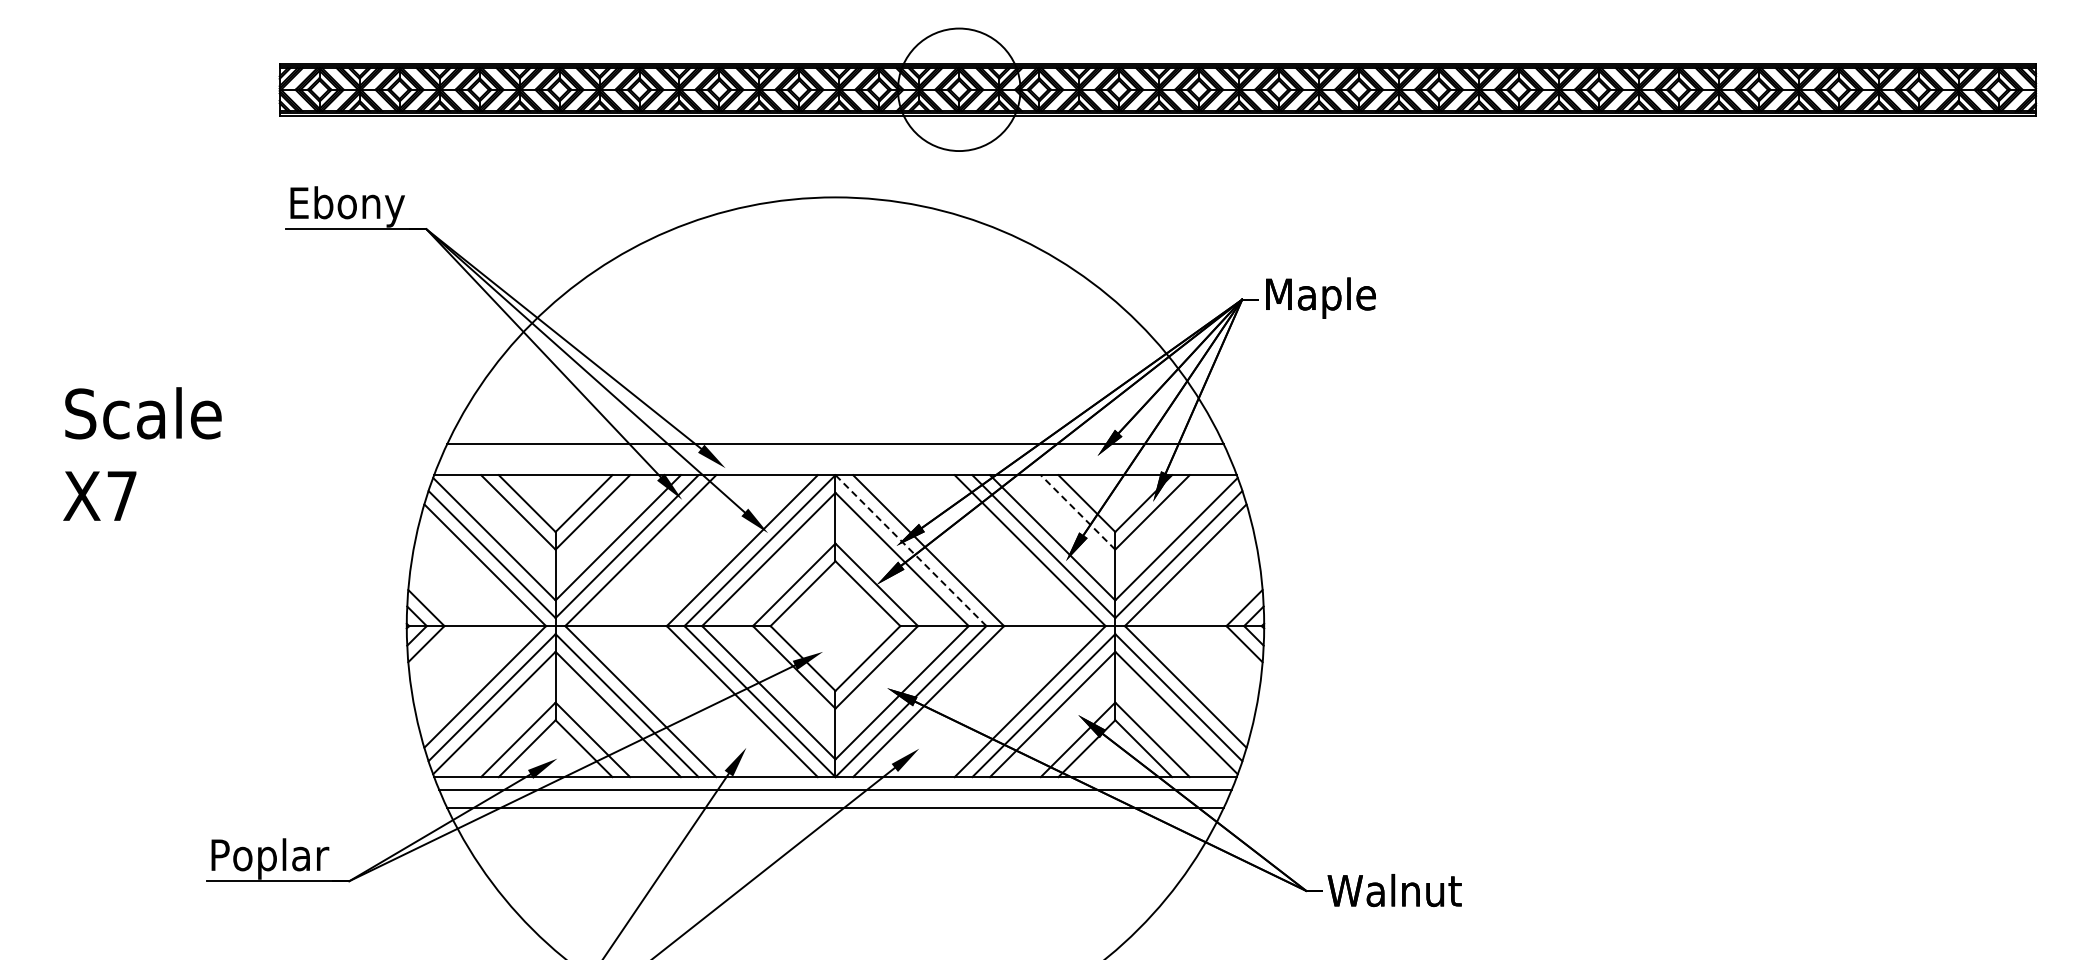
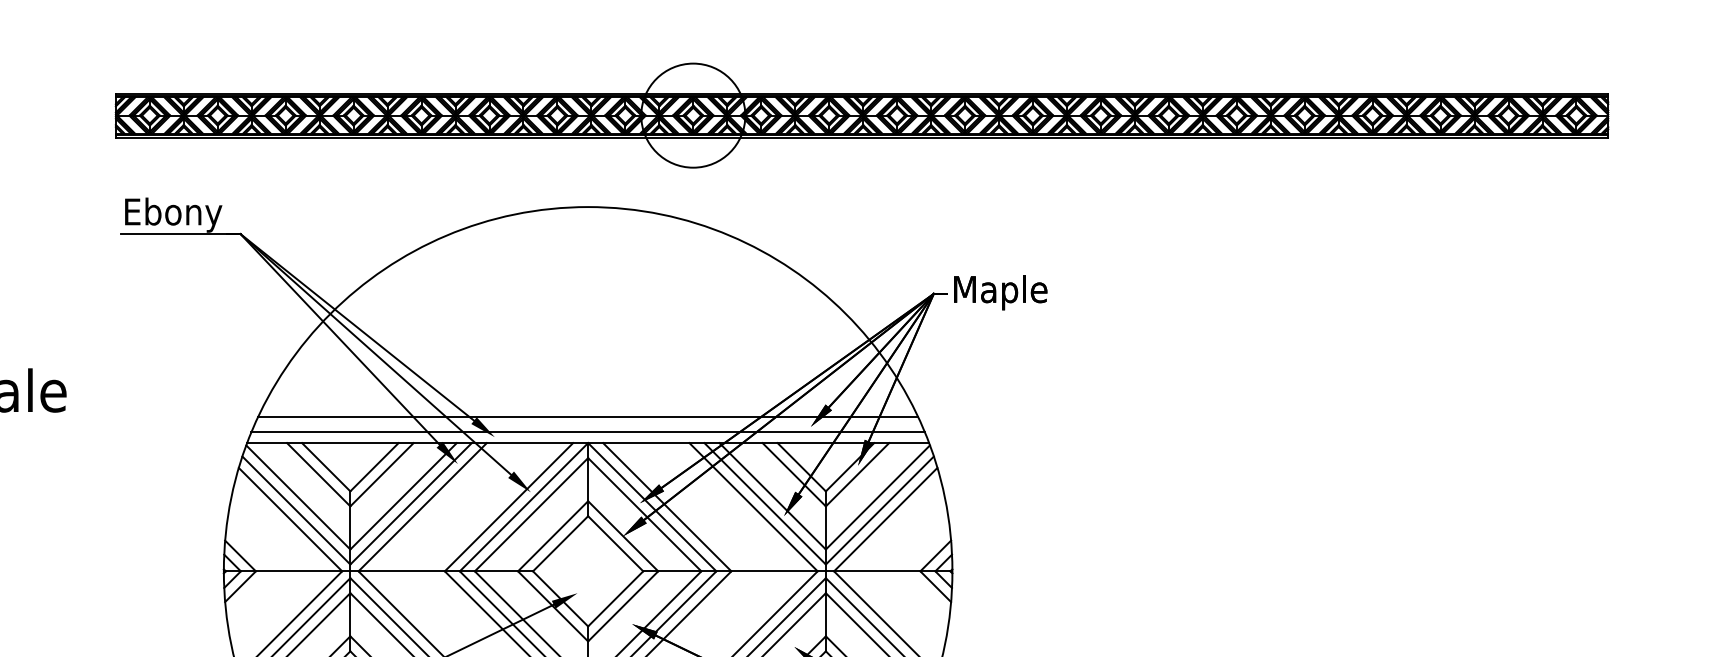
line: (835, 462) -> (588, 432), added
line: (1078, 512) -> (794, 474), dashed -> solid
line: (910, 550) -> (651, 507), dashed -> solid

